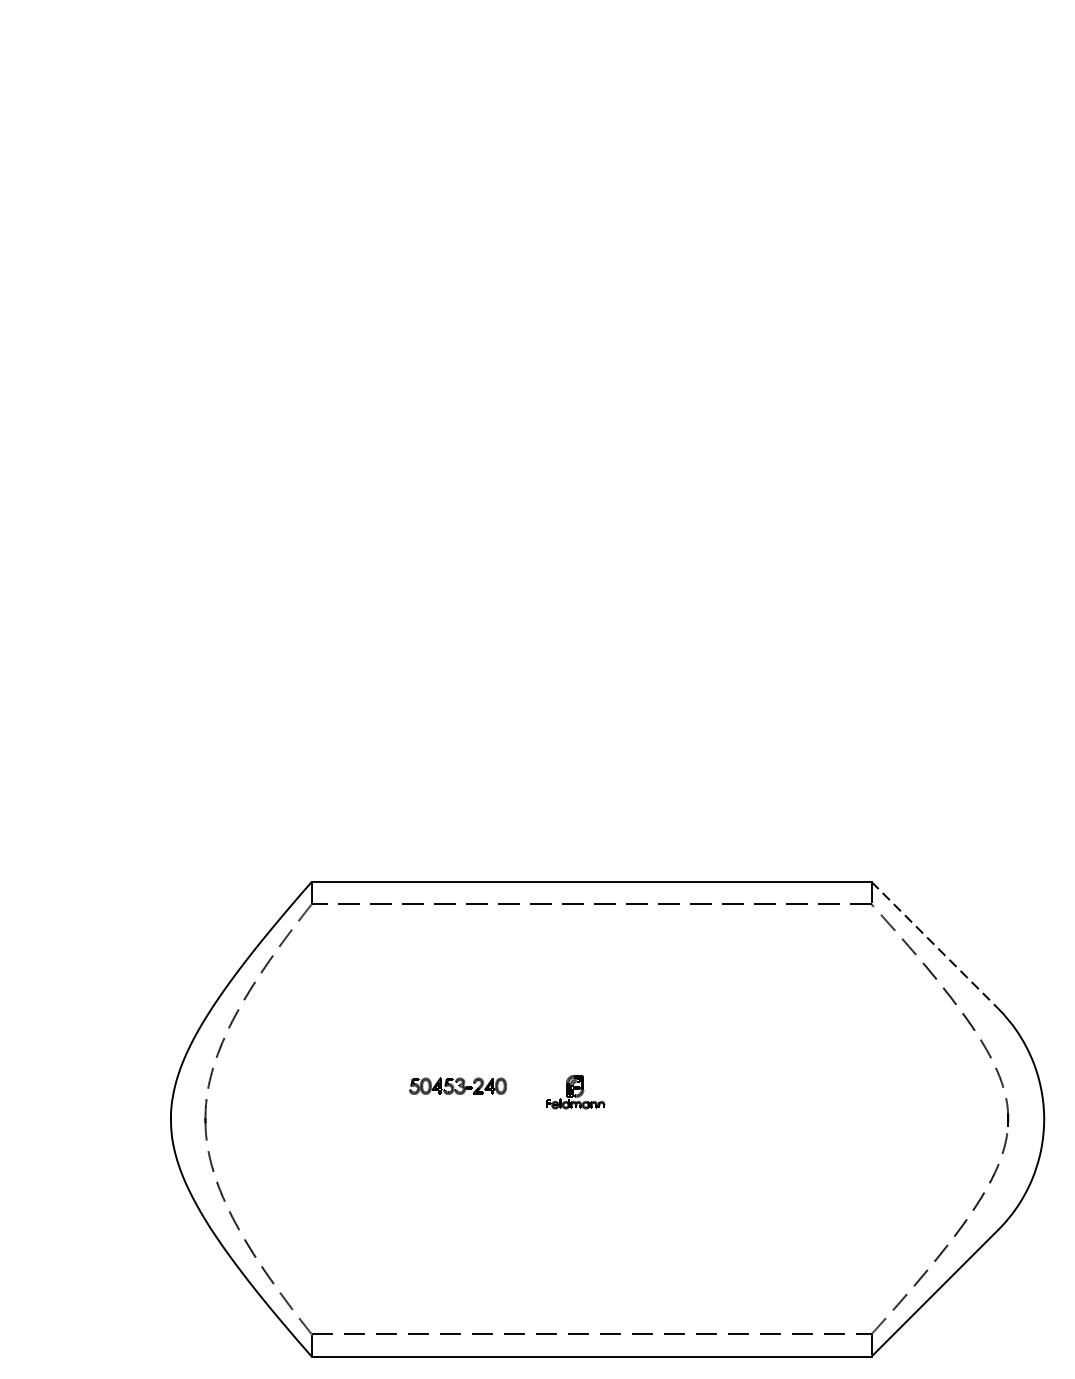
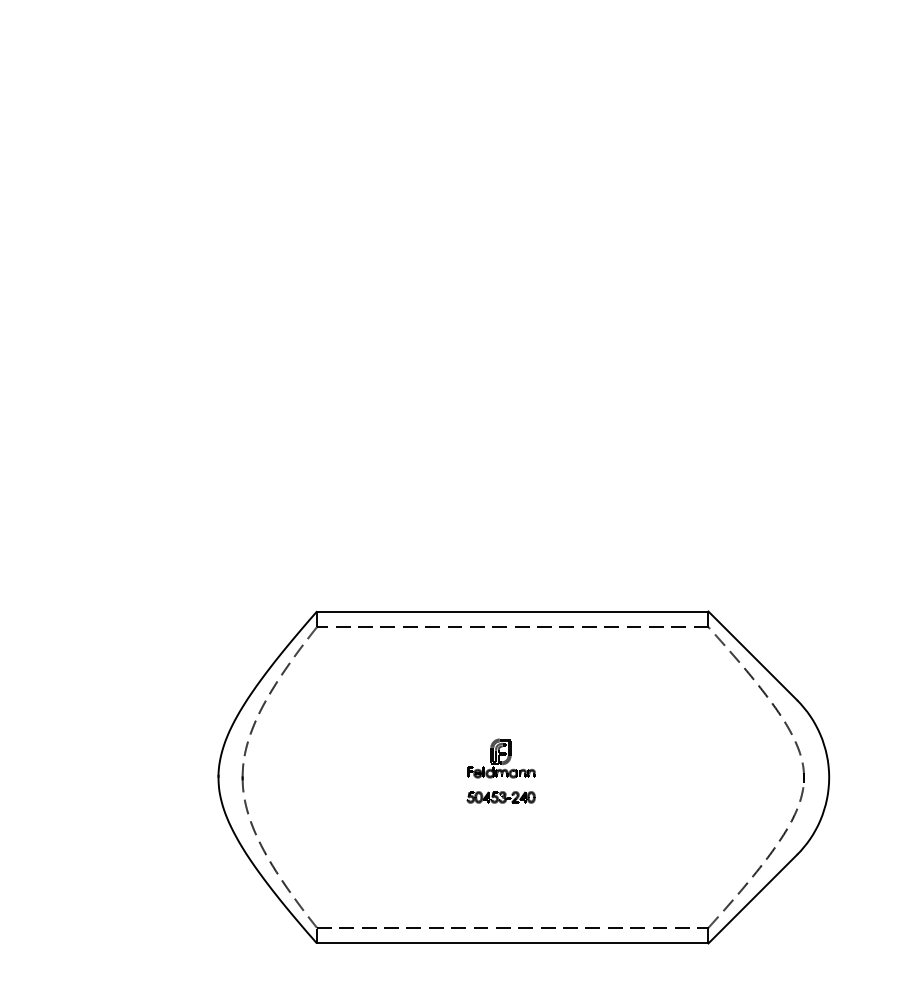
line: (934, 944) -> (752, 655), dashed -> solid
part: (456, 1086) -> (500, 797), moved
part: (575, 1092) -> (501, 758), size x1.67

